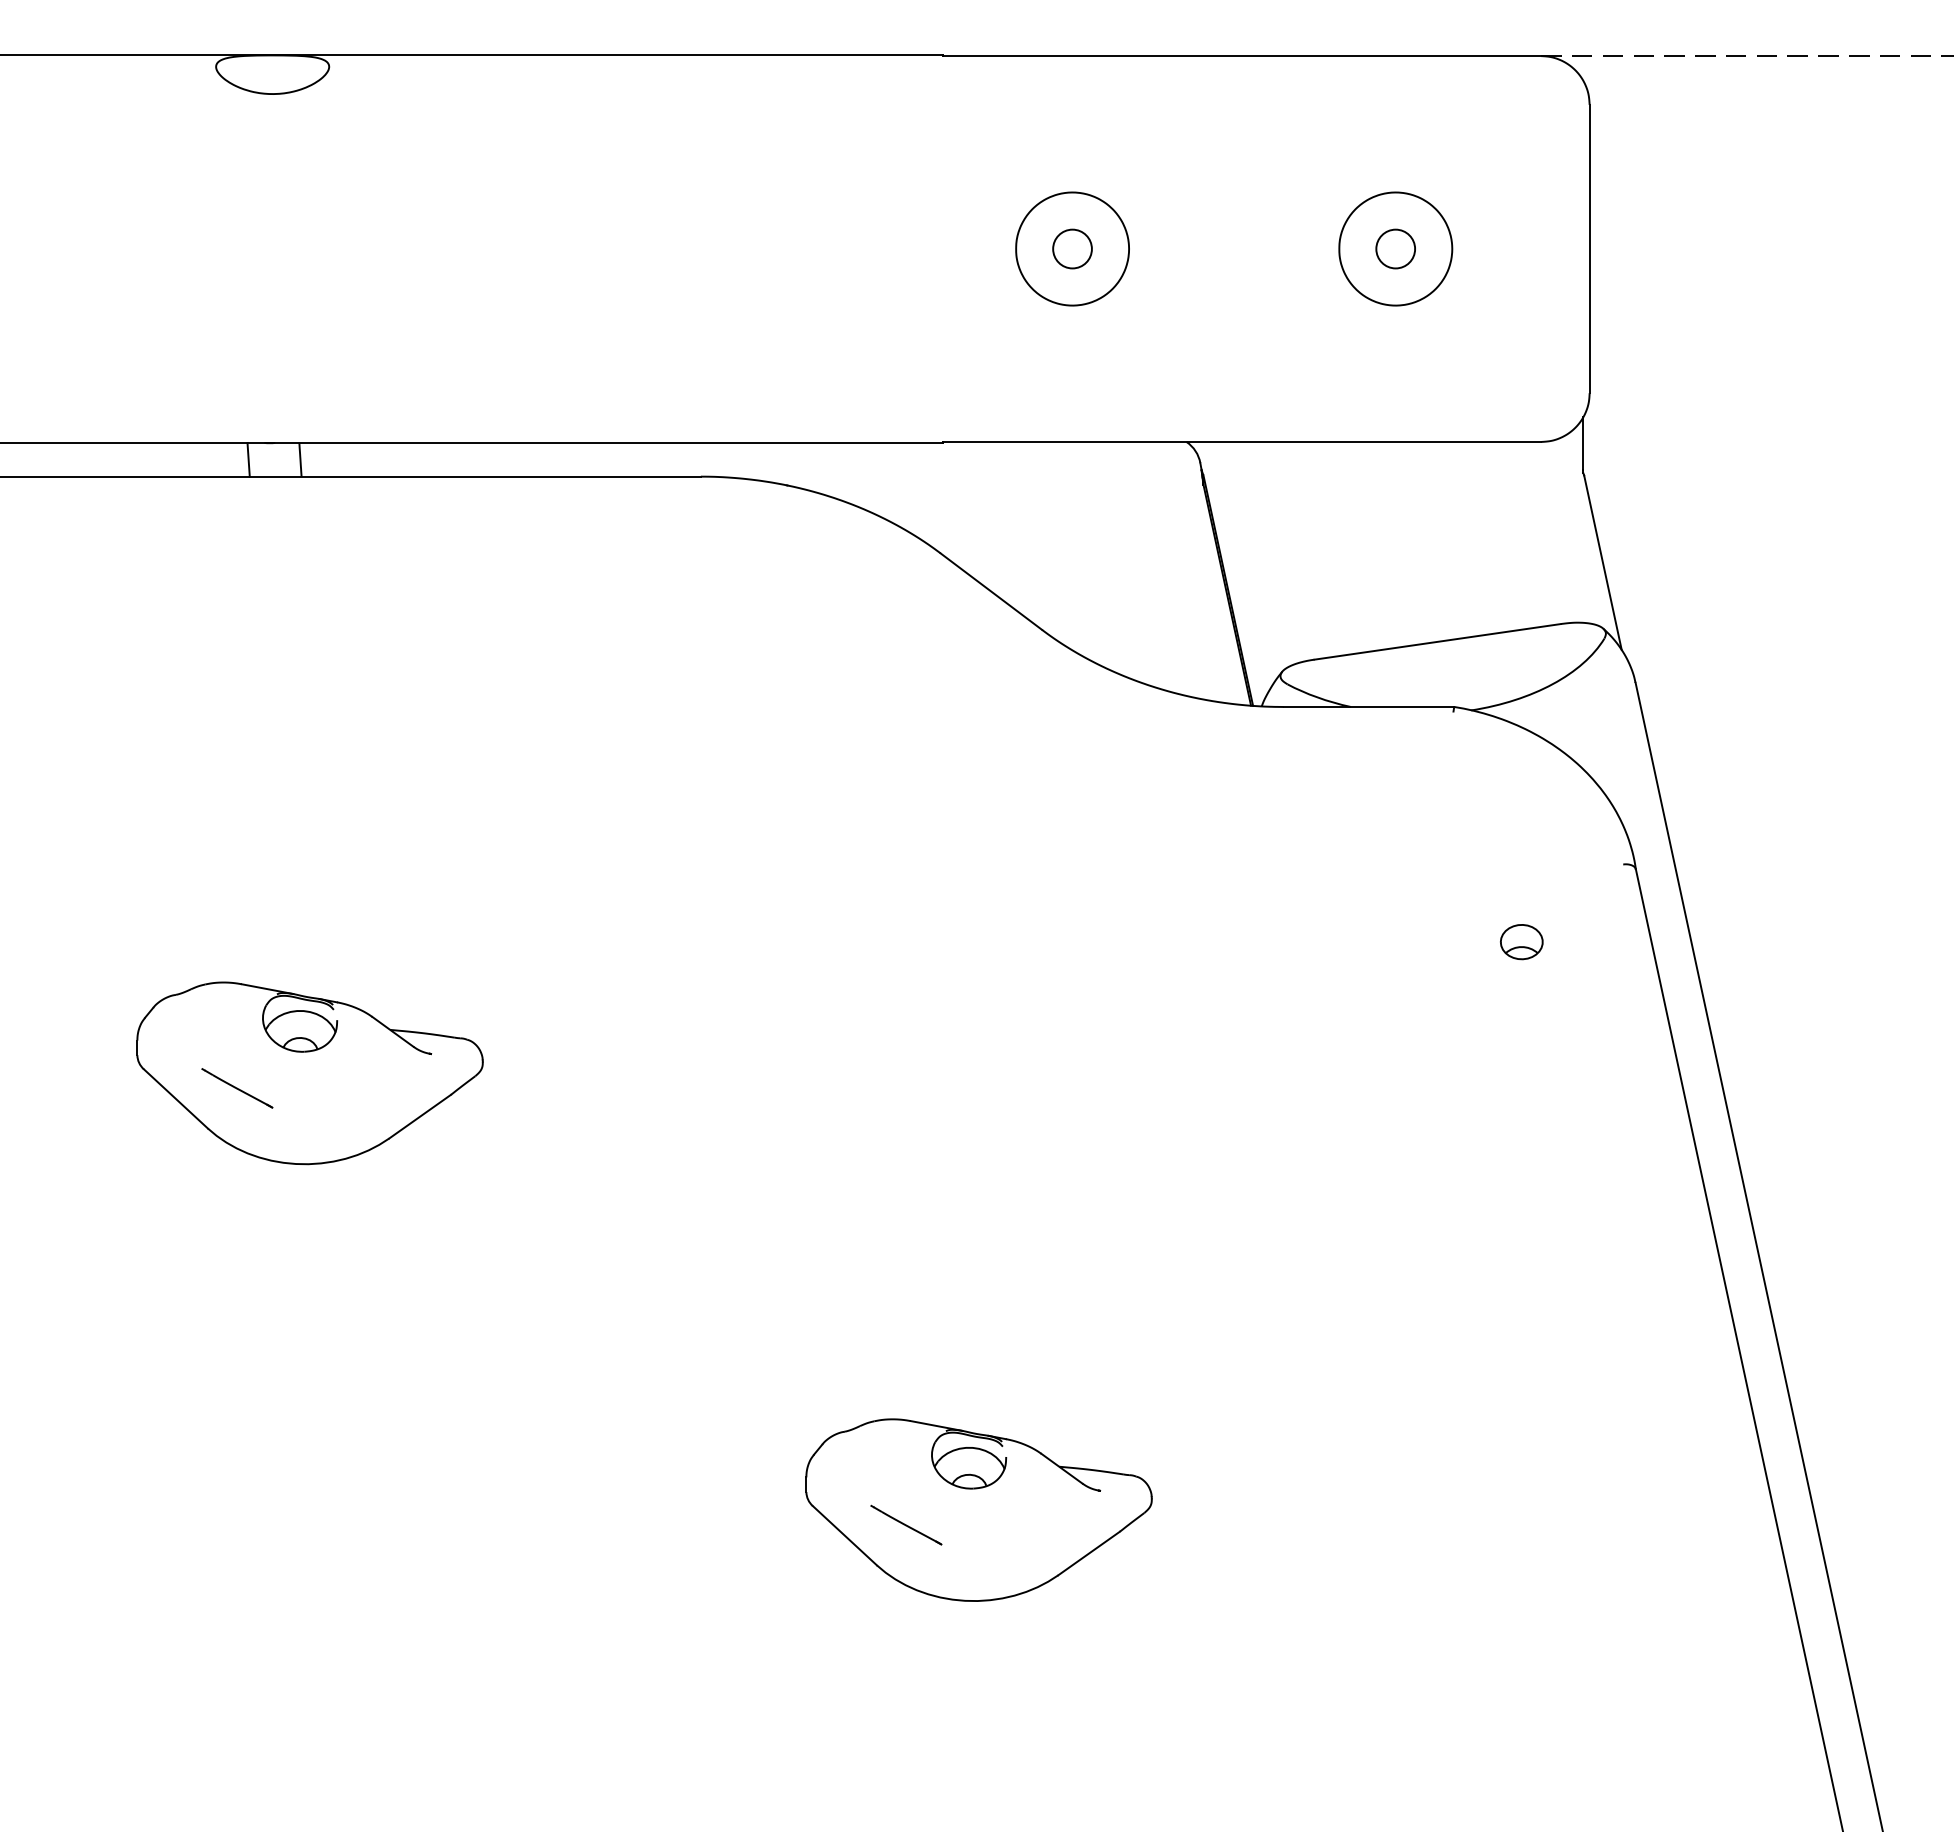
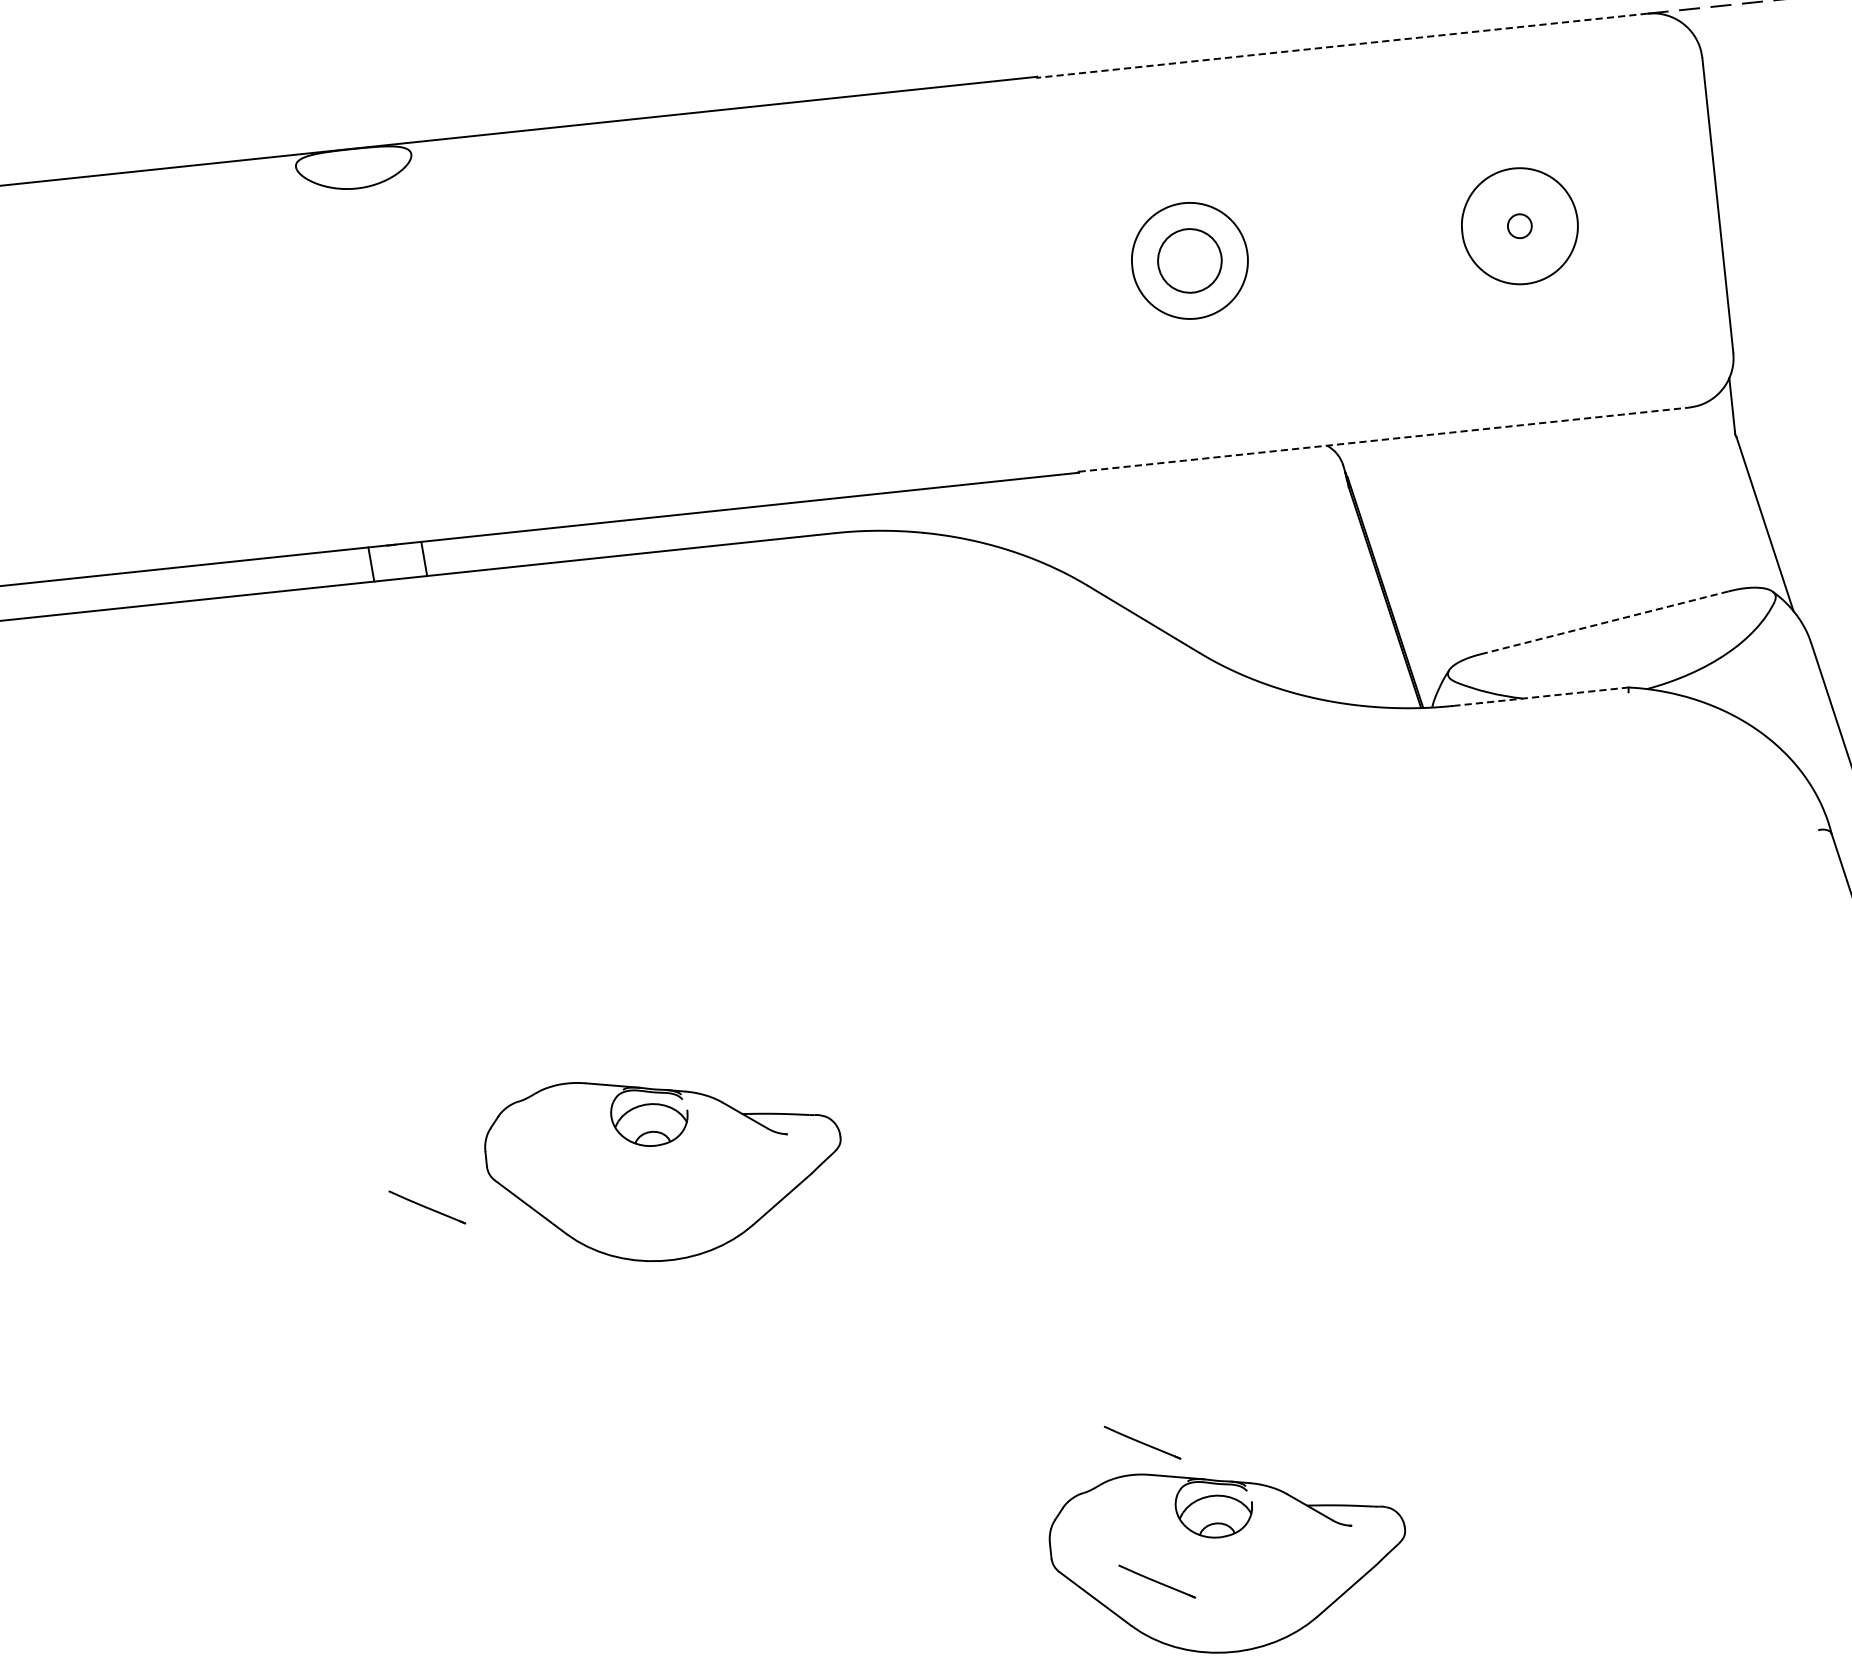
line: (1242, 56) -> (1342, 46), solid -> dashed
circle: (1072, 248) -> (1189, 260), size x1.6
circle: (1395, 248) -> (1519, 225), size x0.6
line: (1242, 441) -> (1384, 439), solid -> dashed
line: (1437, 641) -> (1604, 622), solid -> dashed
line: (1368, 706) -> (1541, 696), solid -> dashed
part: (1521, 942) -> (1722, 920), removed
part: (309, 1073) -> (664, 1167), moved
line: (906, 1388) -> (1142, 1442), added

